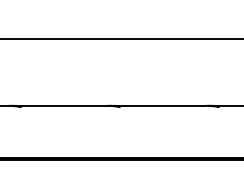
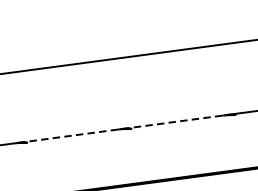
line: (60, 105) -> (68, 135), solid -> dashed
line: (159, 105) -> (172, 121), solid -> dashed

